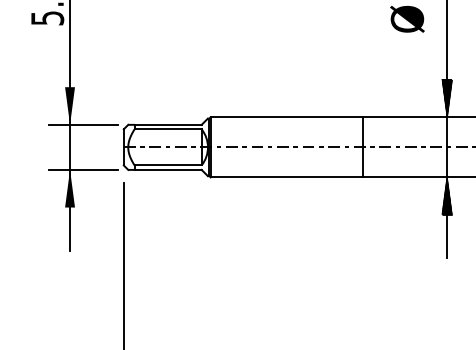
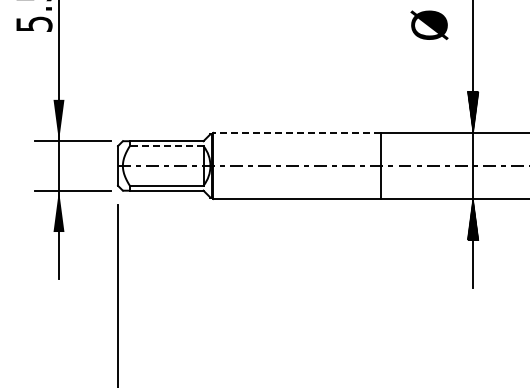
line: (287, 116) -> (297, 132), solid -> dashed
line: (167, 129) -> (166, 146), solid -> dashed

